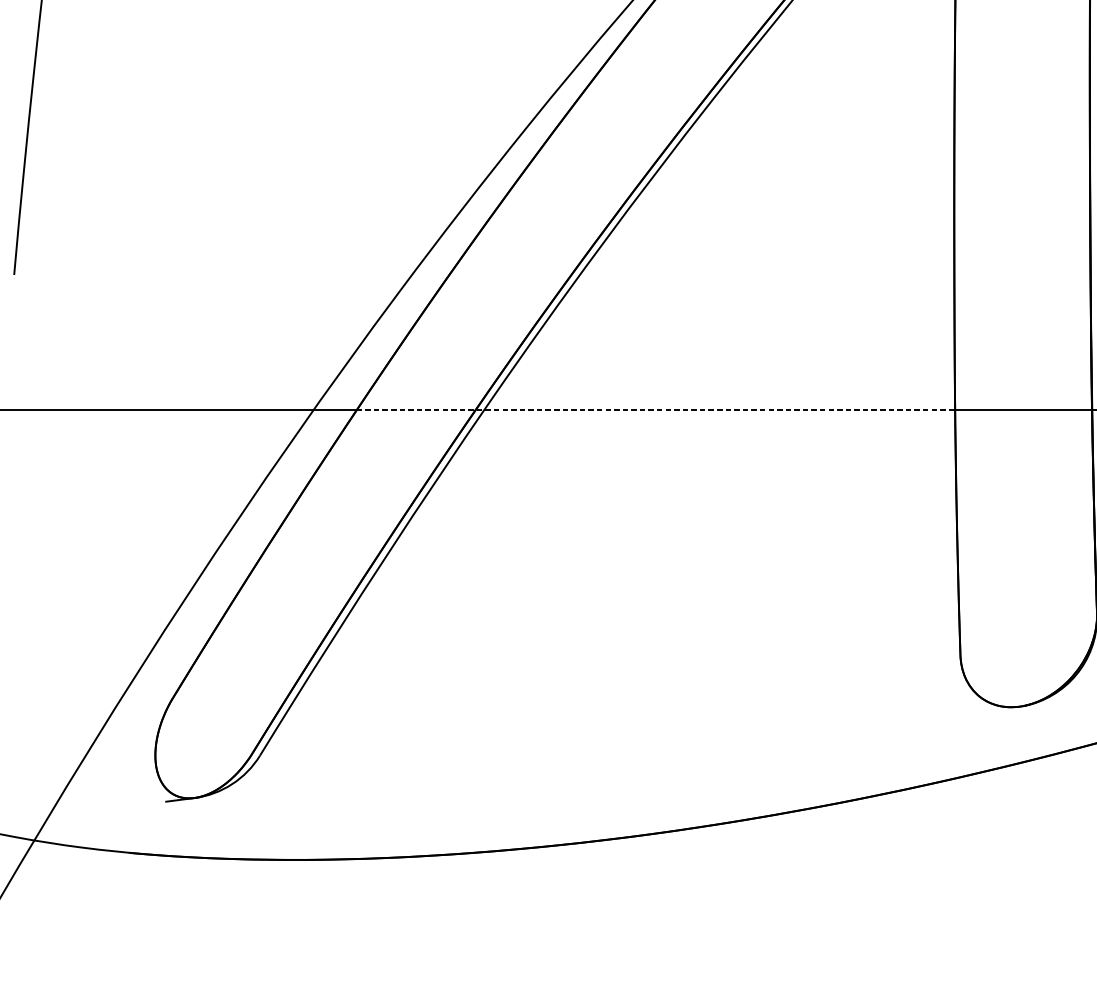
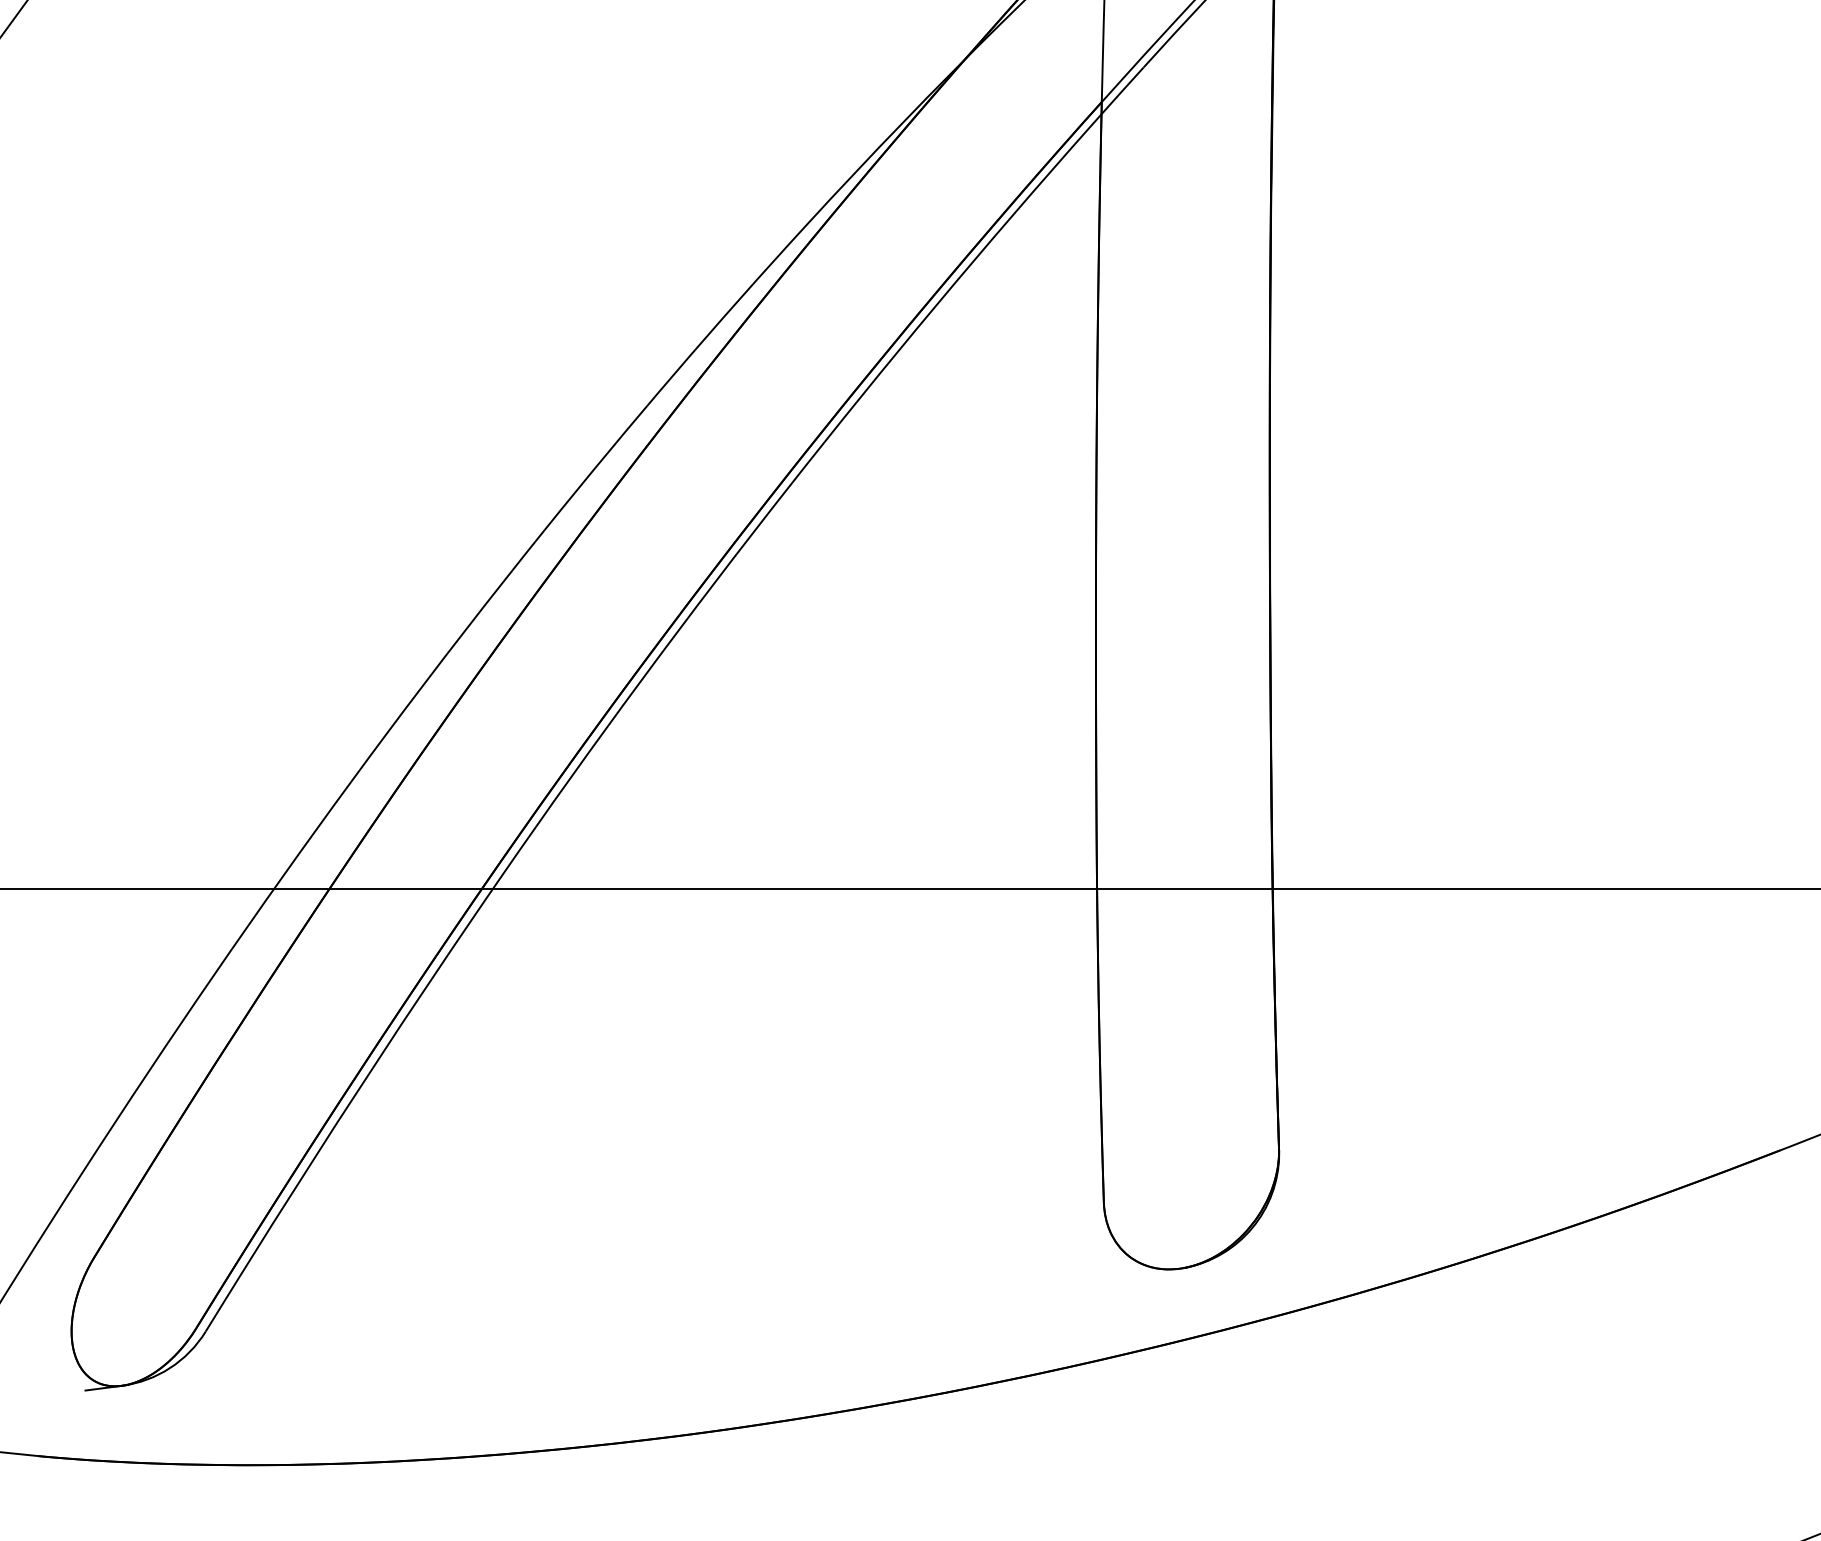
line: (655, 410) -> (713, 888), dashed -> solid

